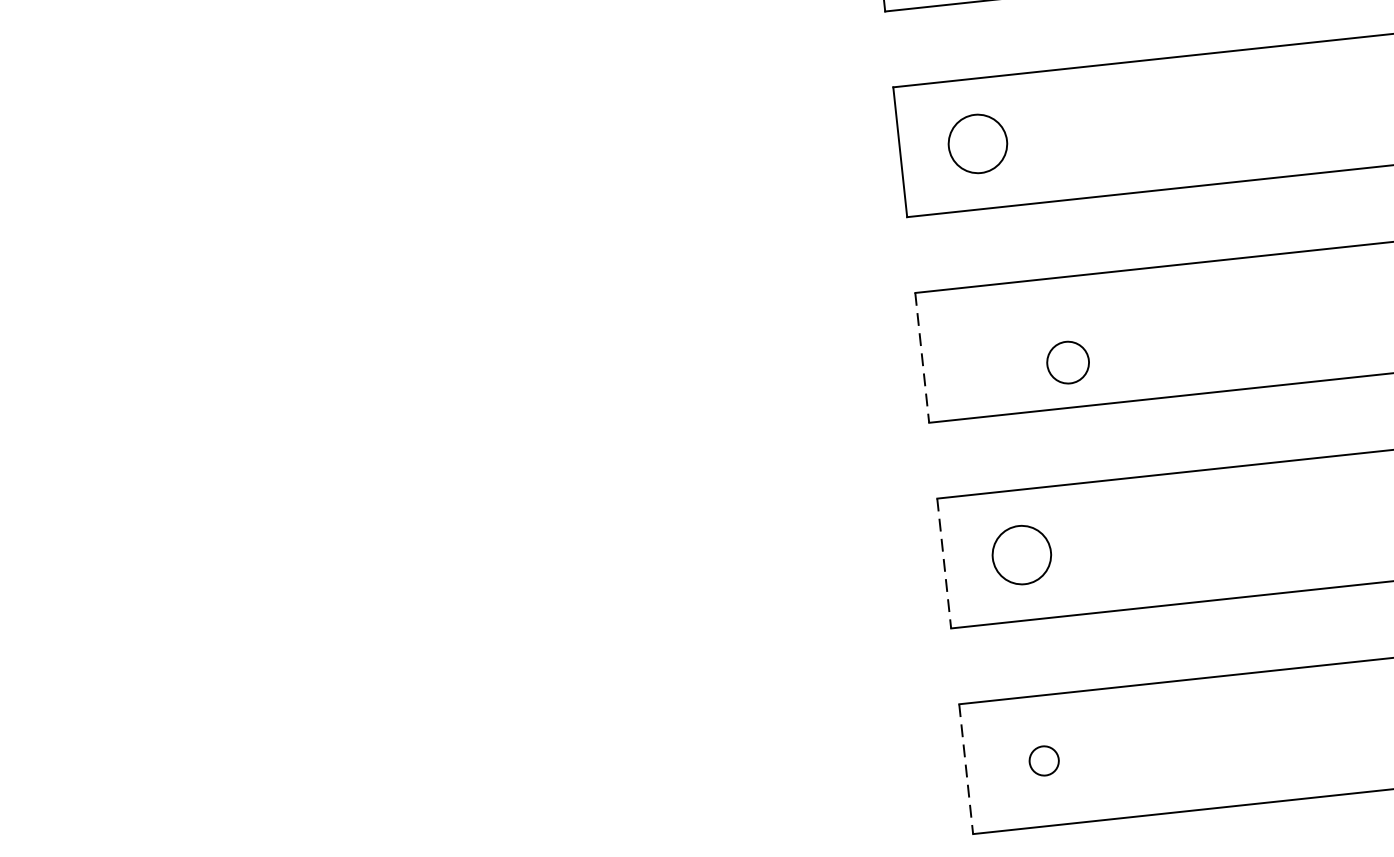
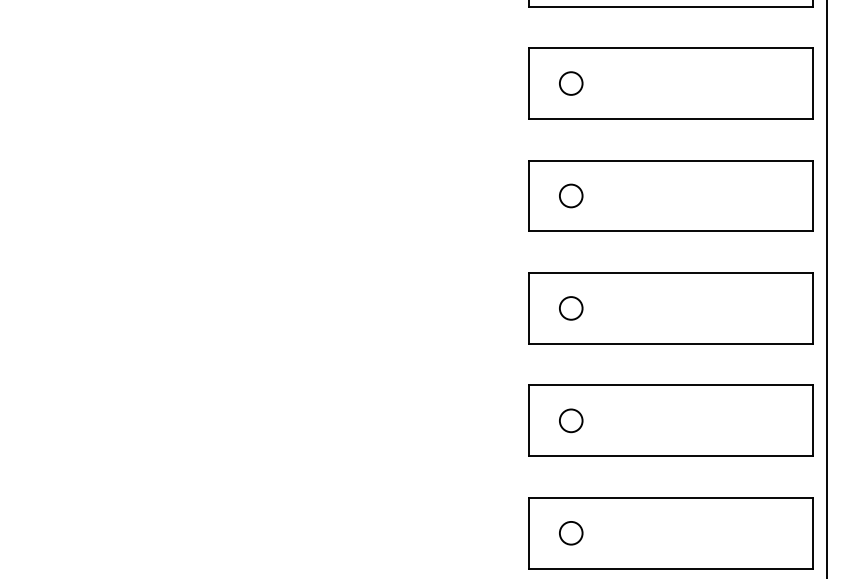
circle: (978, 142) -> (571, 195), size x0.71
line: (921, 358) -> (528, 308), dashed -> solid
circle: (1068, 362) -> (571, 308), moved
circle: (1022, 554) -> (571, 420), size x0.71
line: (944, 564) -> (528, 421), dashed -> solid
circle: (1044, 761) -> (571, 533), size x1.43
line: (965, 769) -> (528, 533), dashed -> solid

